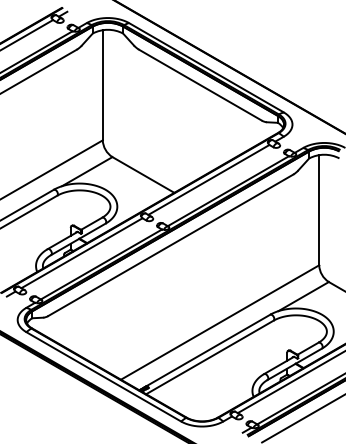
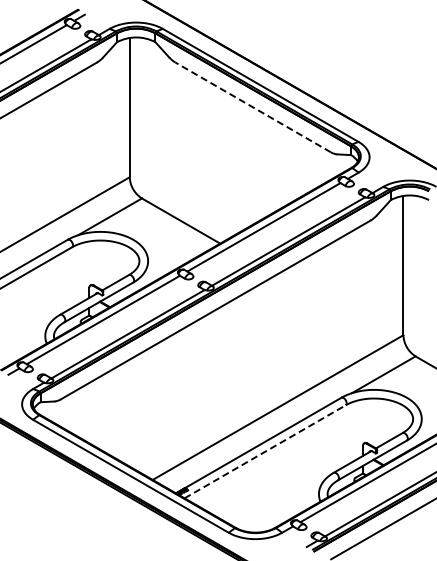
line: (200, 85) -> (253, 107), solid -> dashed
line: (210, 357) -> (265, 451), solid -> dashed

